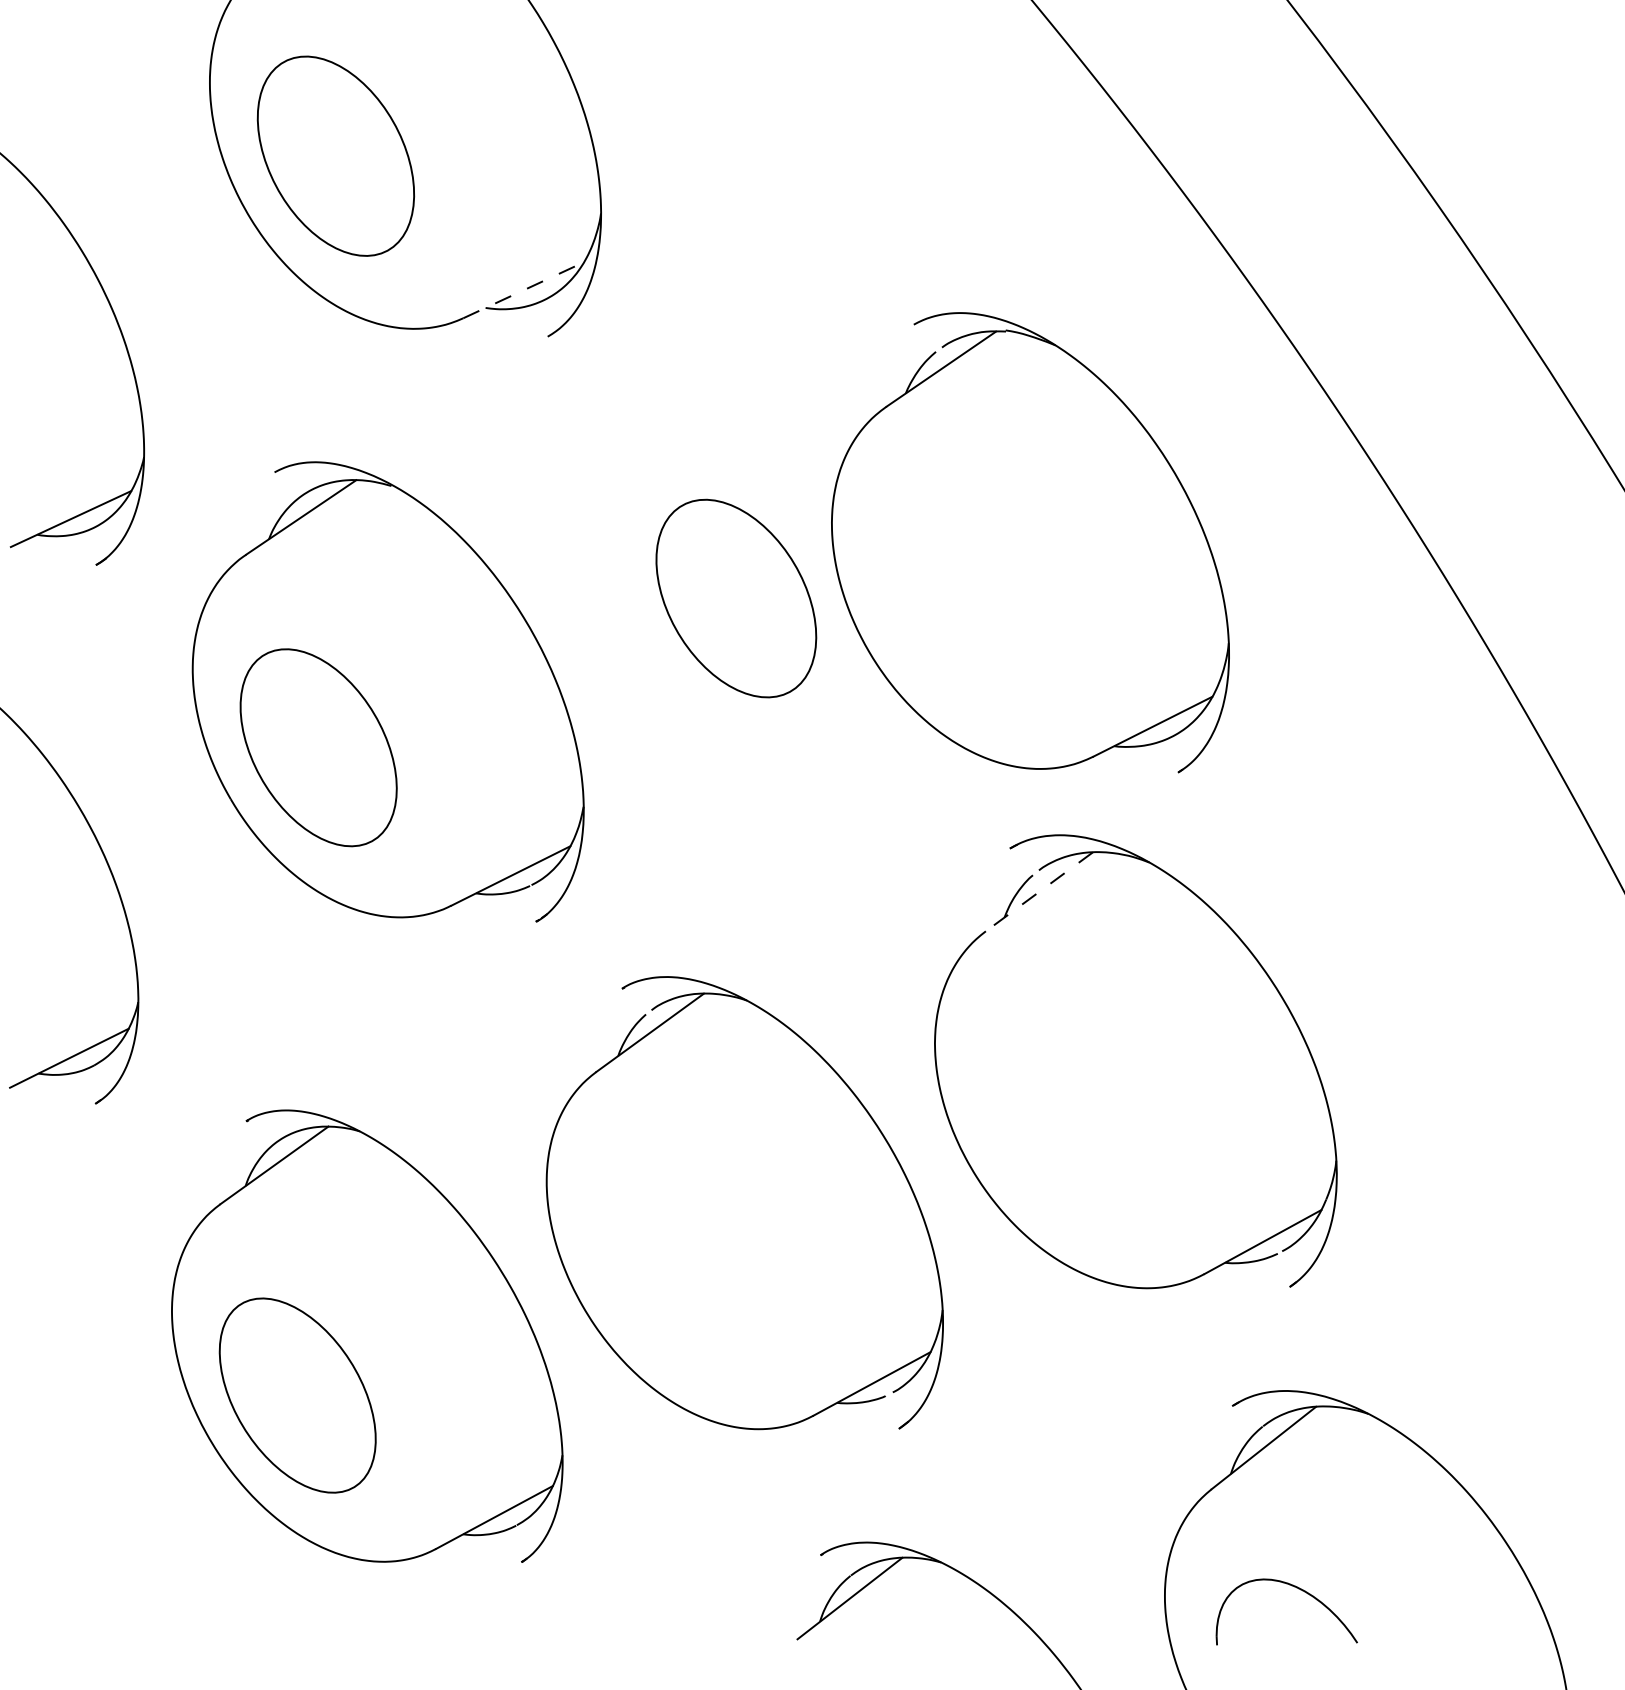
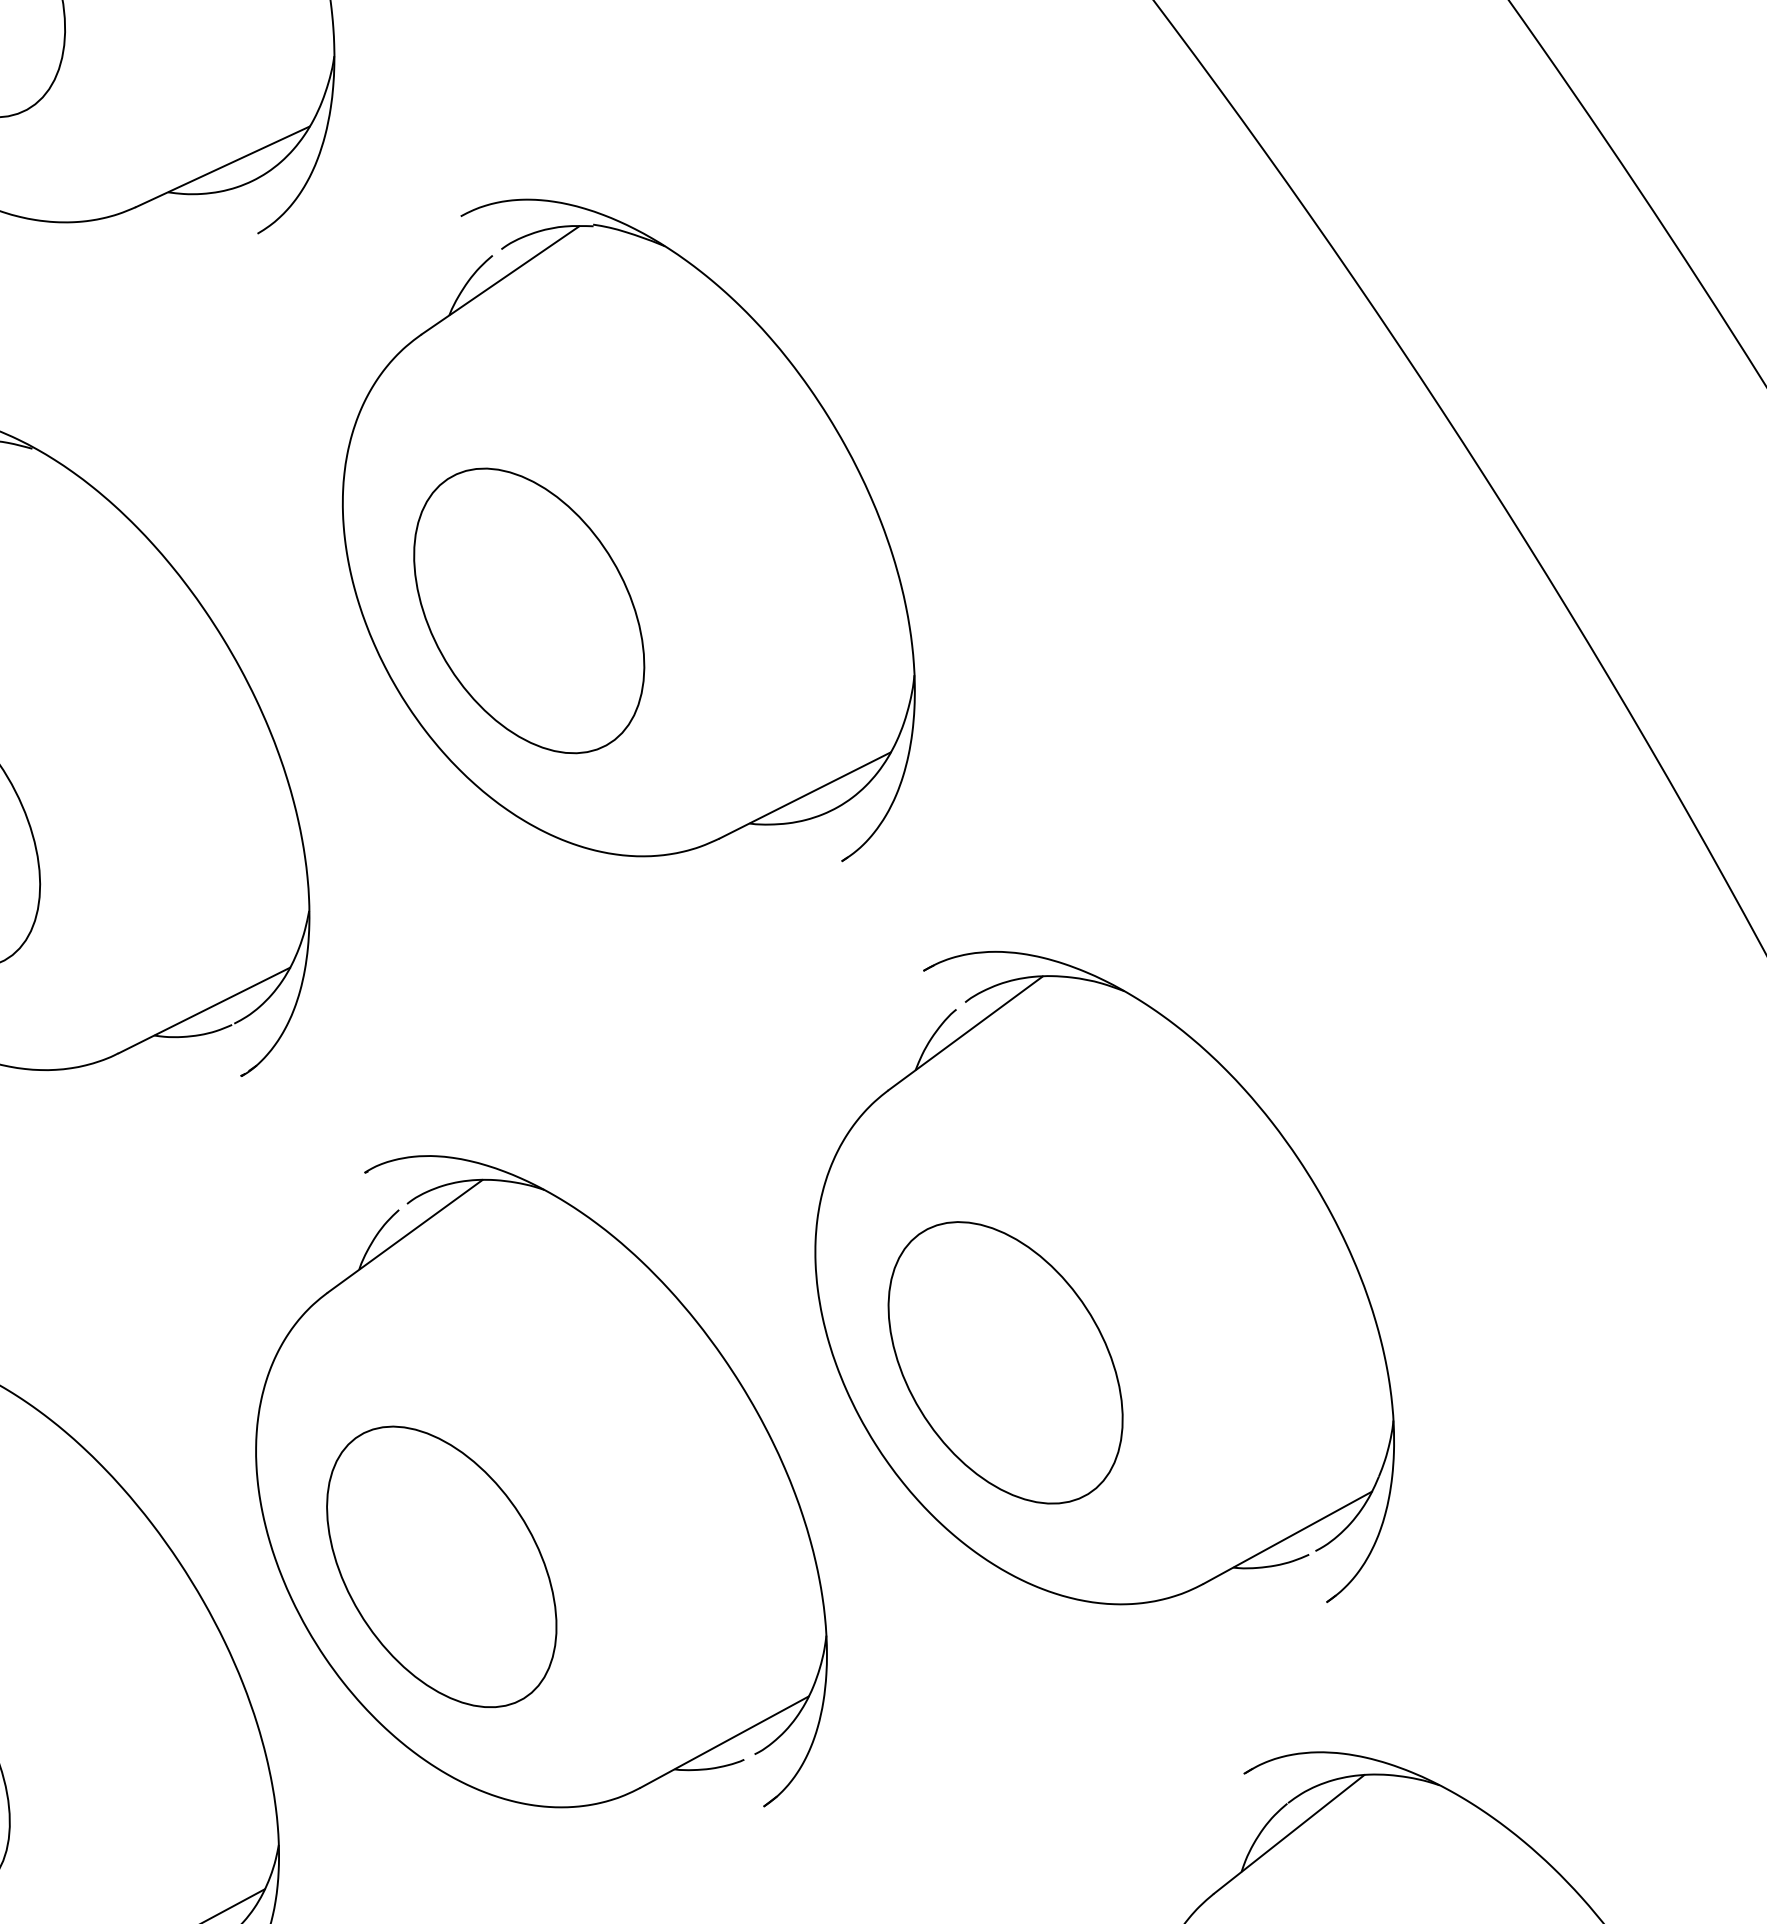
line: (524, 290) -> (224, 167), dashed -> solid
part: (1030, 542) -> (628, 530), moved
line: (1038, 892) -> (964, 1034), dashed -> solid
part: (1067, 1120) -> (1006, 1362), added
part: (675, 1262) -> (441, 1567), added

